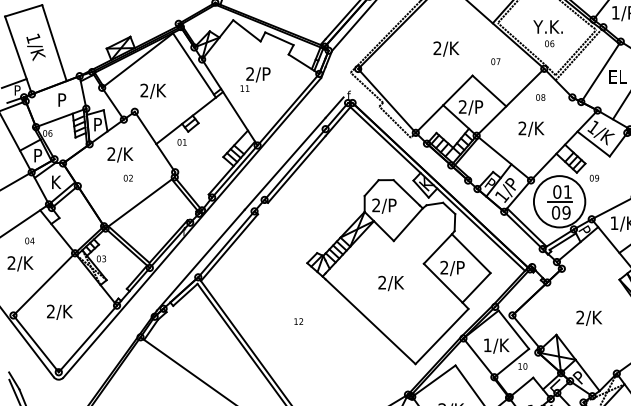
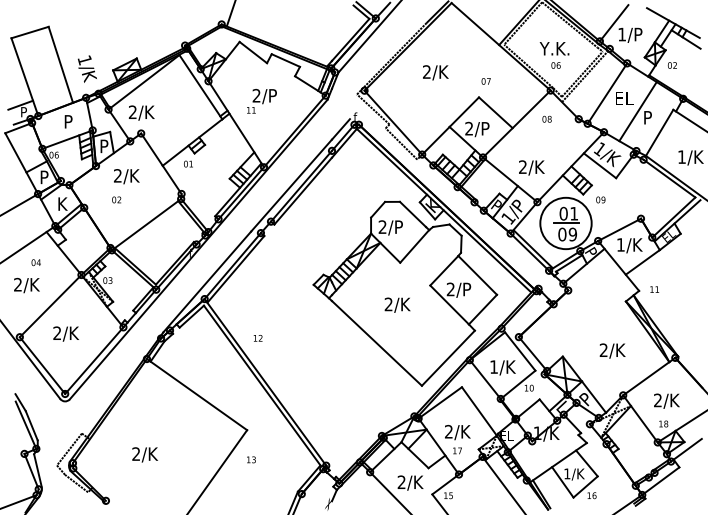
text: (35, 46) -> (86, 68), moved
text: (446, 48) -> (435, 72), moved
text: (495, 61) -> (485, 81), moved
text: (153, 90) -> (141, 112), moved
text: (531, 128) -> (531, 167), moved
text: (128, 177) -> (116, 199), moved
text: (589, 317) -> (612, 350), moved
text: (298, 321) -> (257, 338), moved

